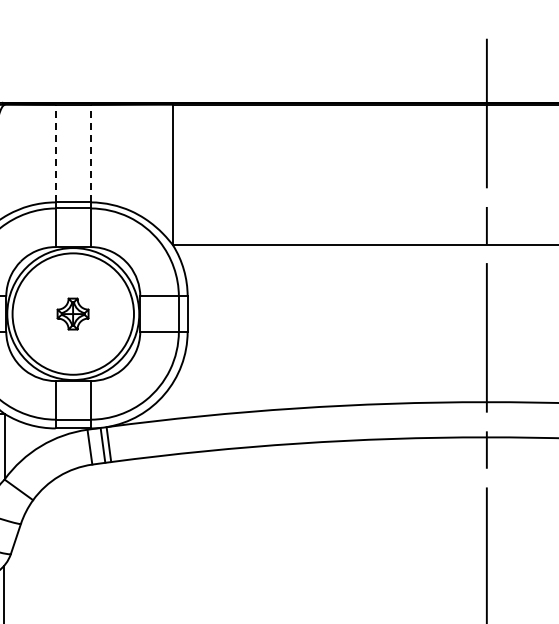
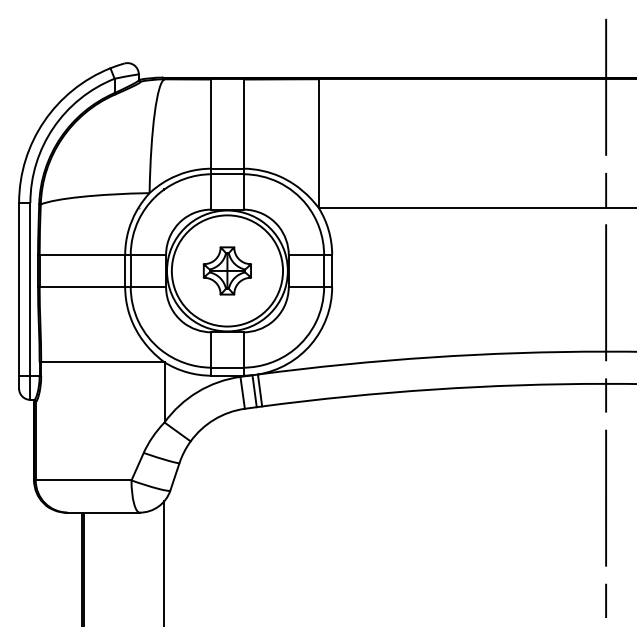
line: (55, 154) -> (211, 124), dashed -> solid
line: (90, 154) -> (243, 124), dashed -> solid
part: (72, 313) -> (226, 270), size x1.67

